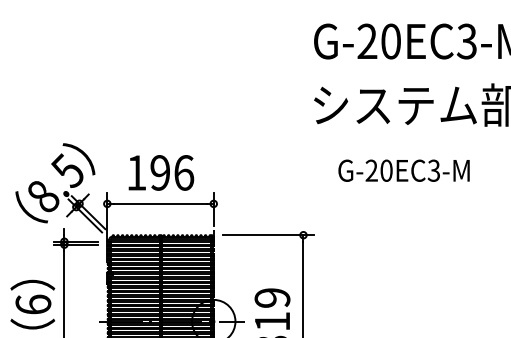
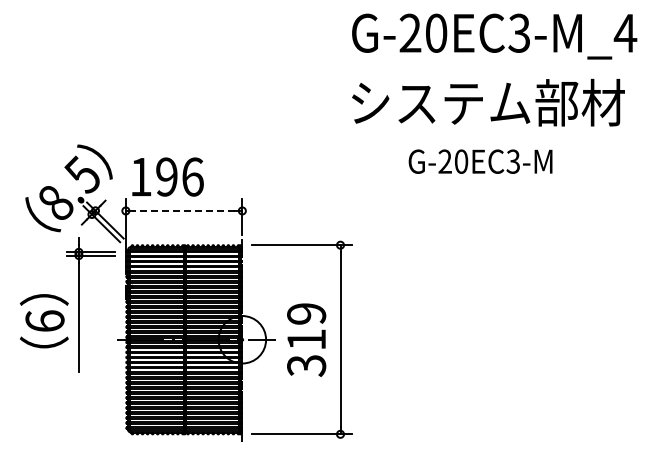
text: (403, 170) -> (480, 161), moved
text: (160, 172) -> (167, 176), moved
line: (159, 203) -> (183, 210), solid -> dashed

